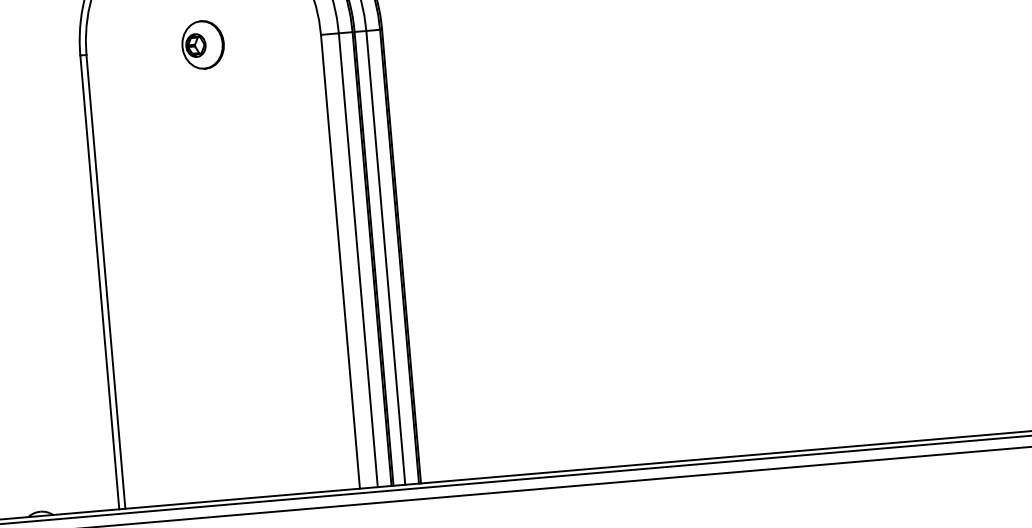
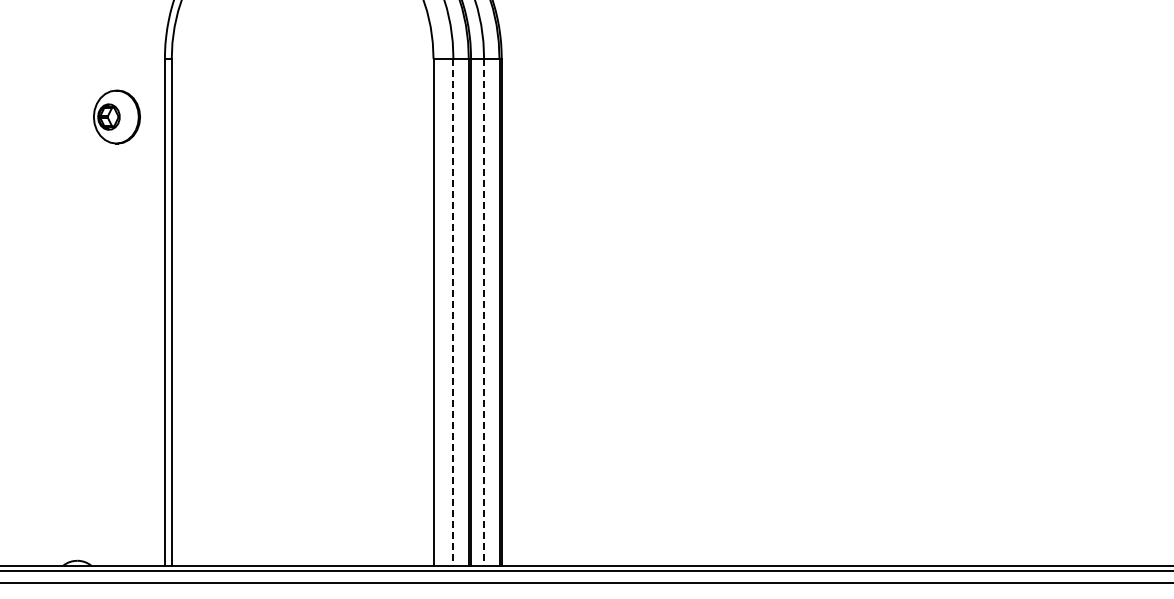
part: (202, 44) -> (116, 116), moved
line: (386, 258) -> (484, 312), solid -> dashed
line: (358, 260) -> (453, 312), solid -> dashed

